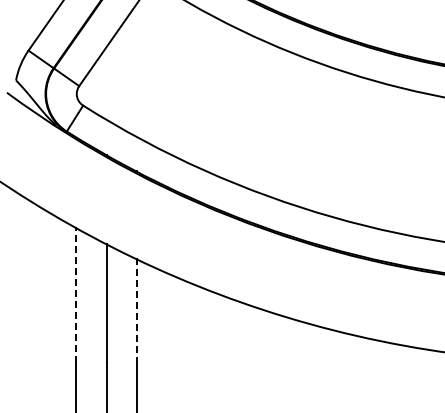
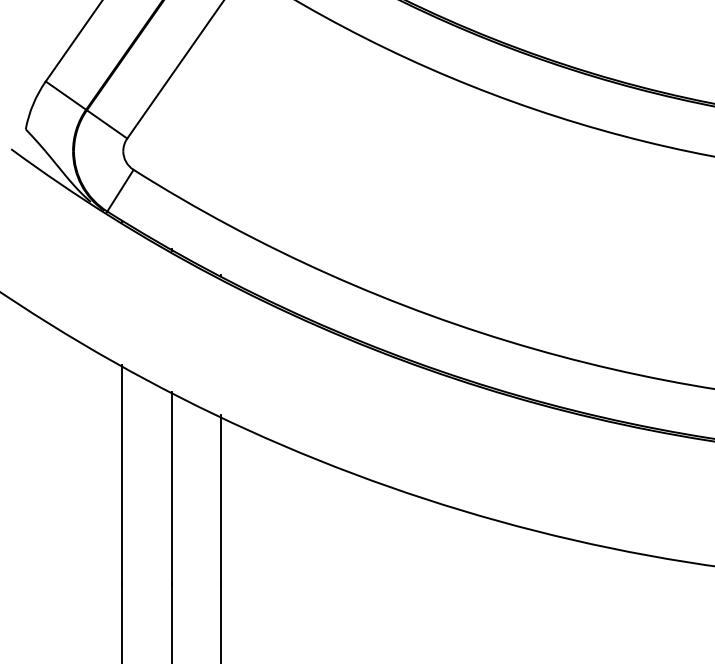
line: (76, 294) -> (122, 473), dashed -> solid
line: (137, 311) -> (220, 500), dashed -> solid

